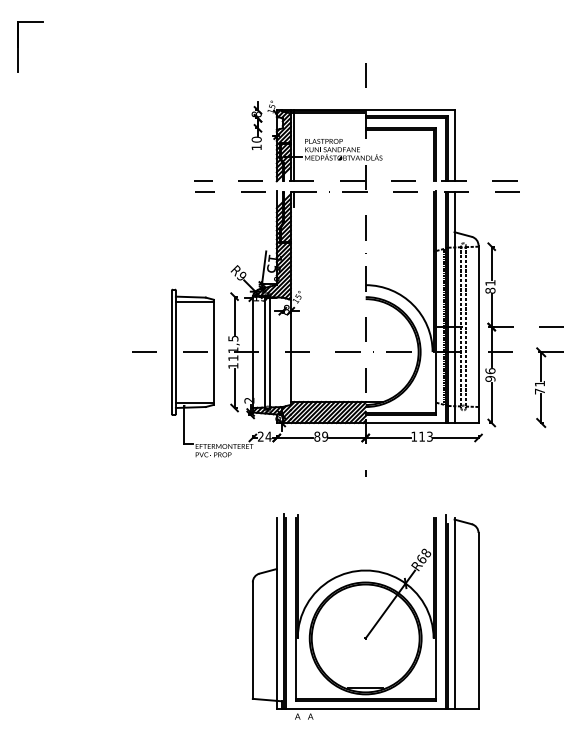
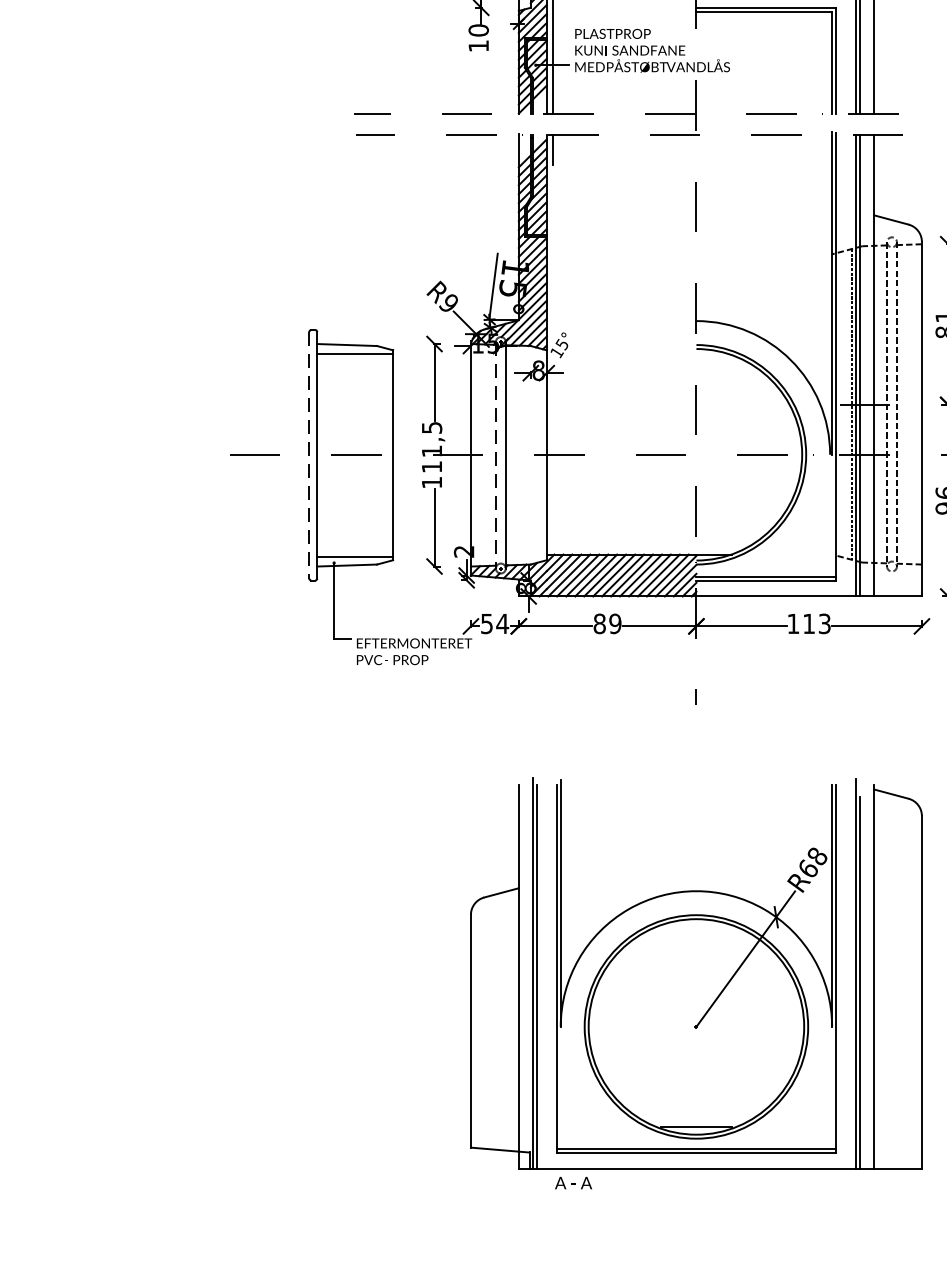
line: (171, 352) -> (308, 455), solid -> dashed
line: (265, 352) -> (496, 455), solid -> dashed
text: (260, 436) -> (486, 623), 24 -> 54

